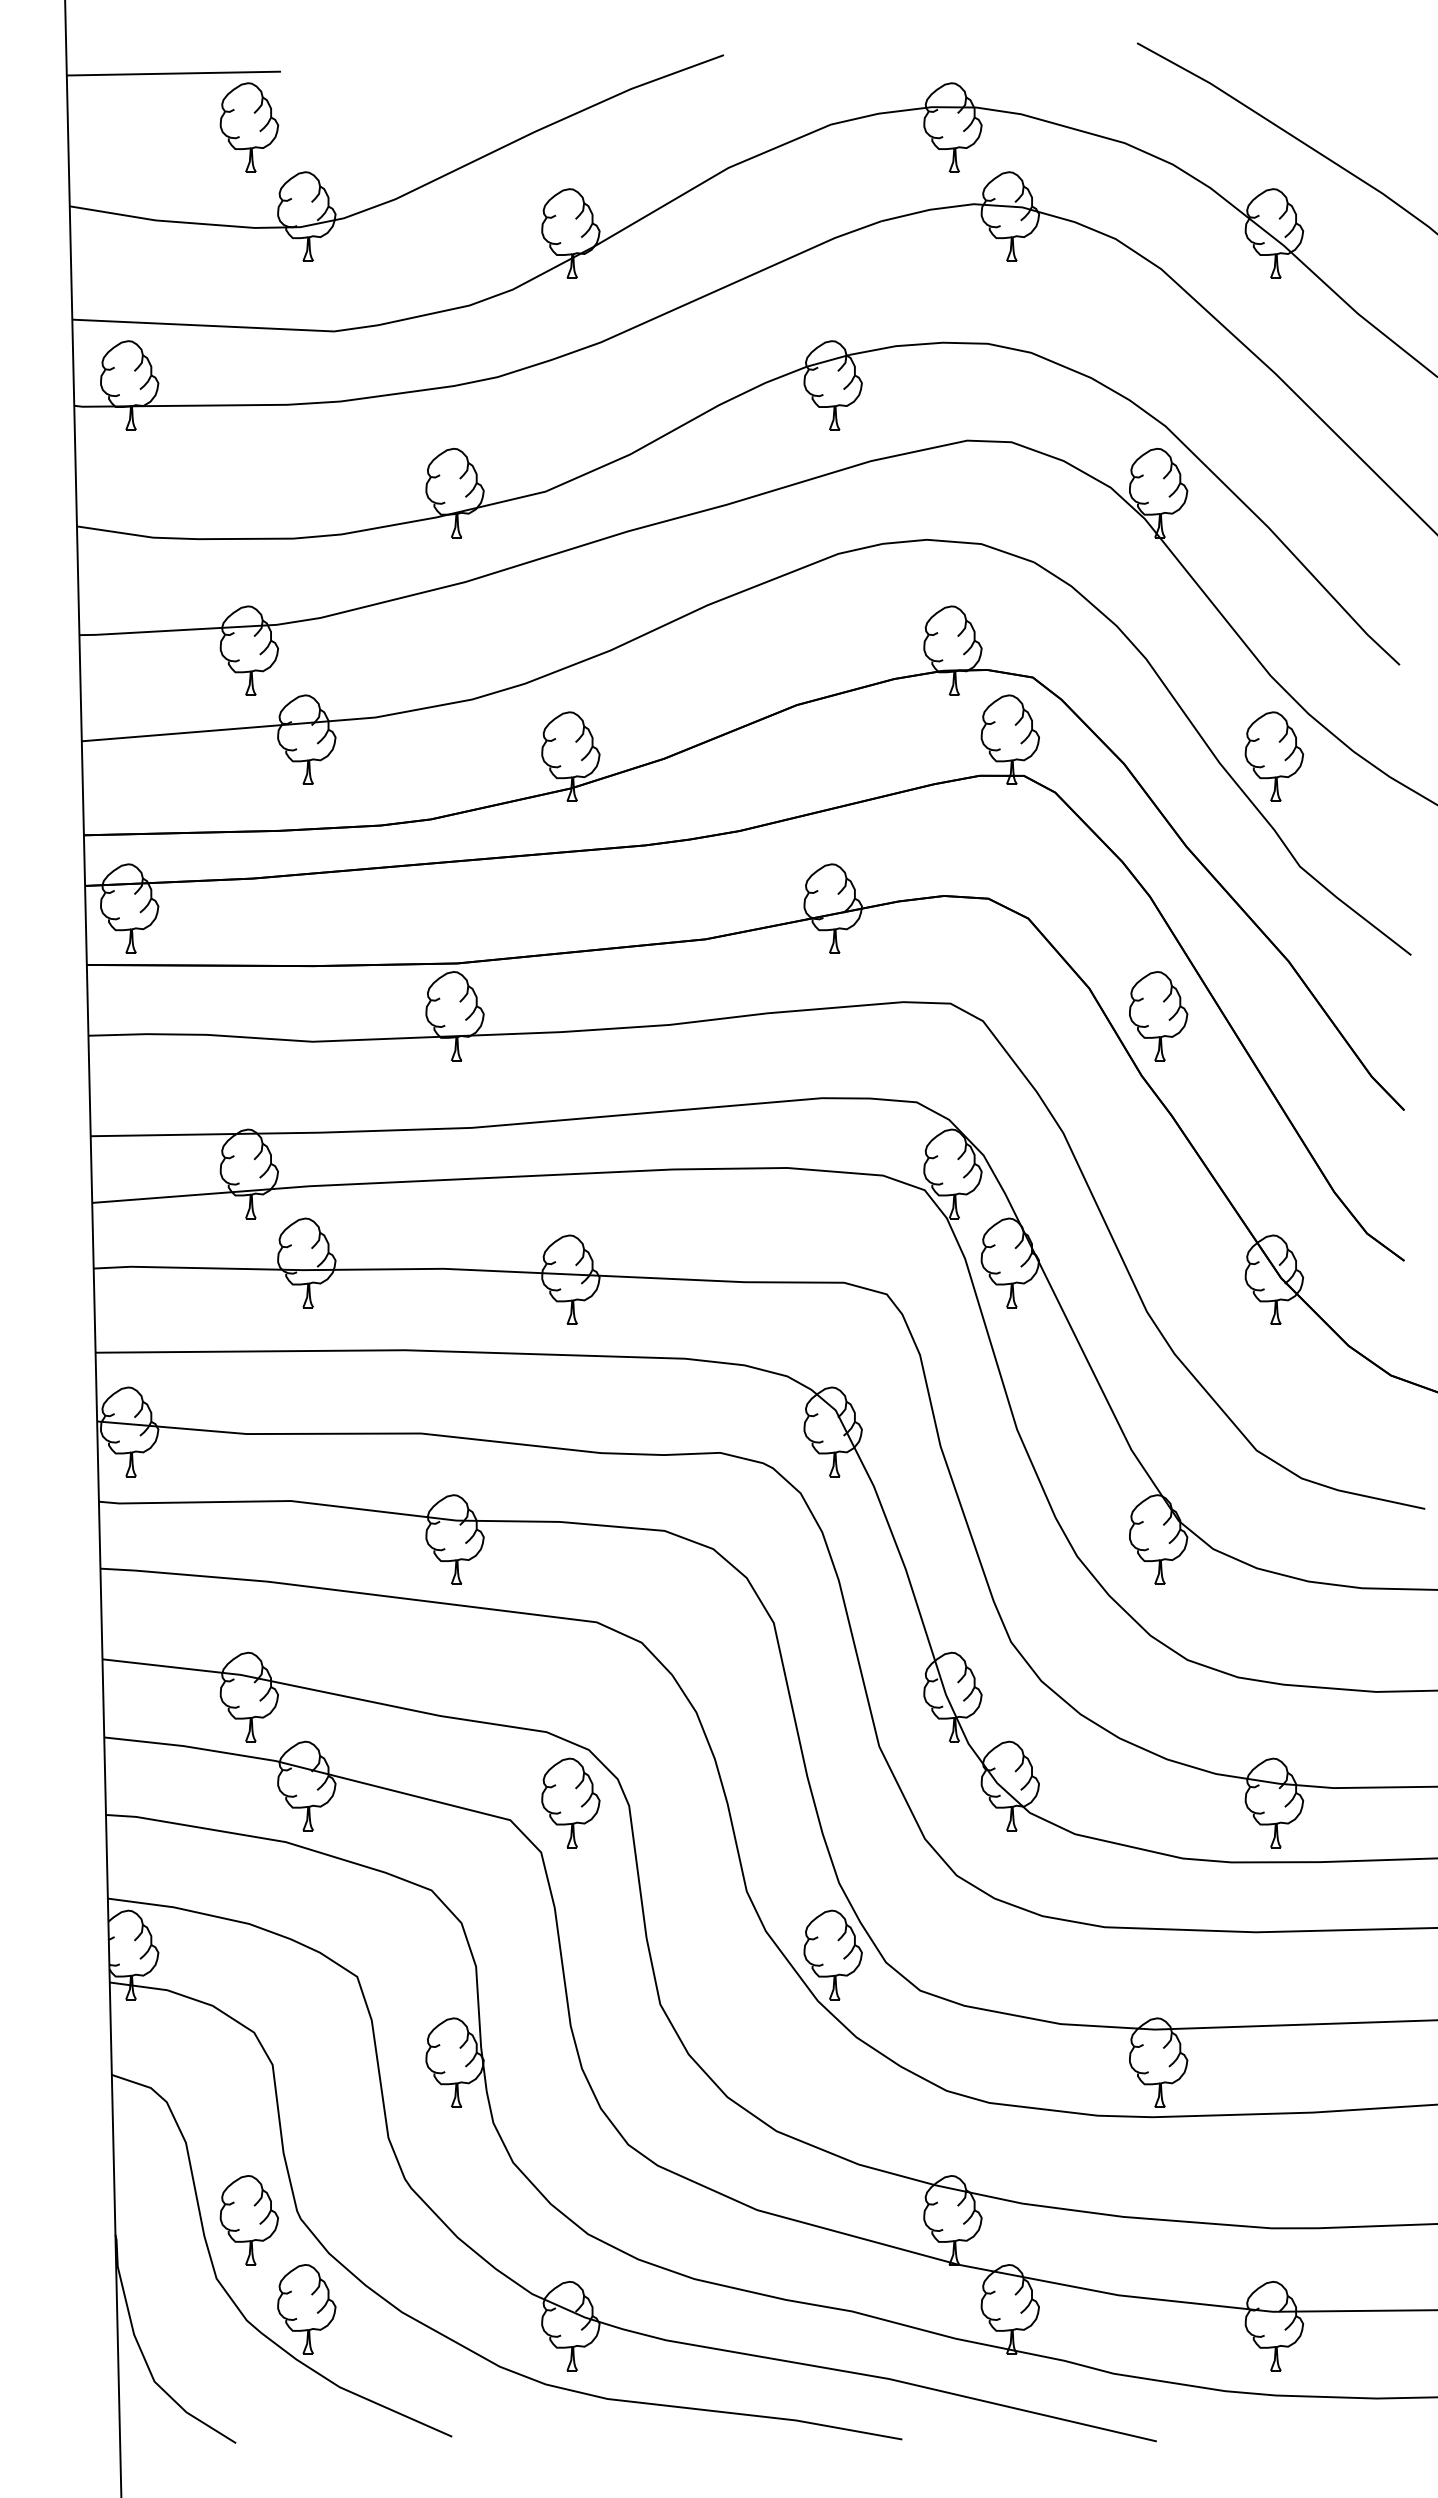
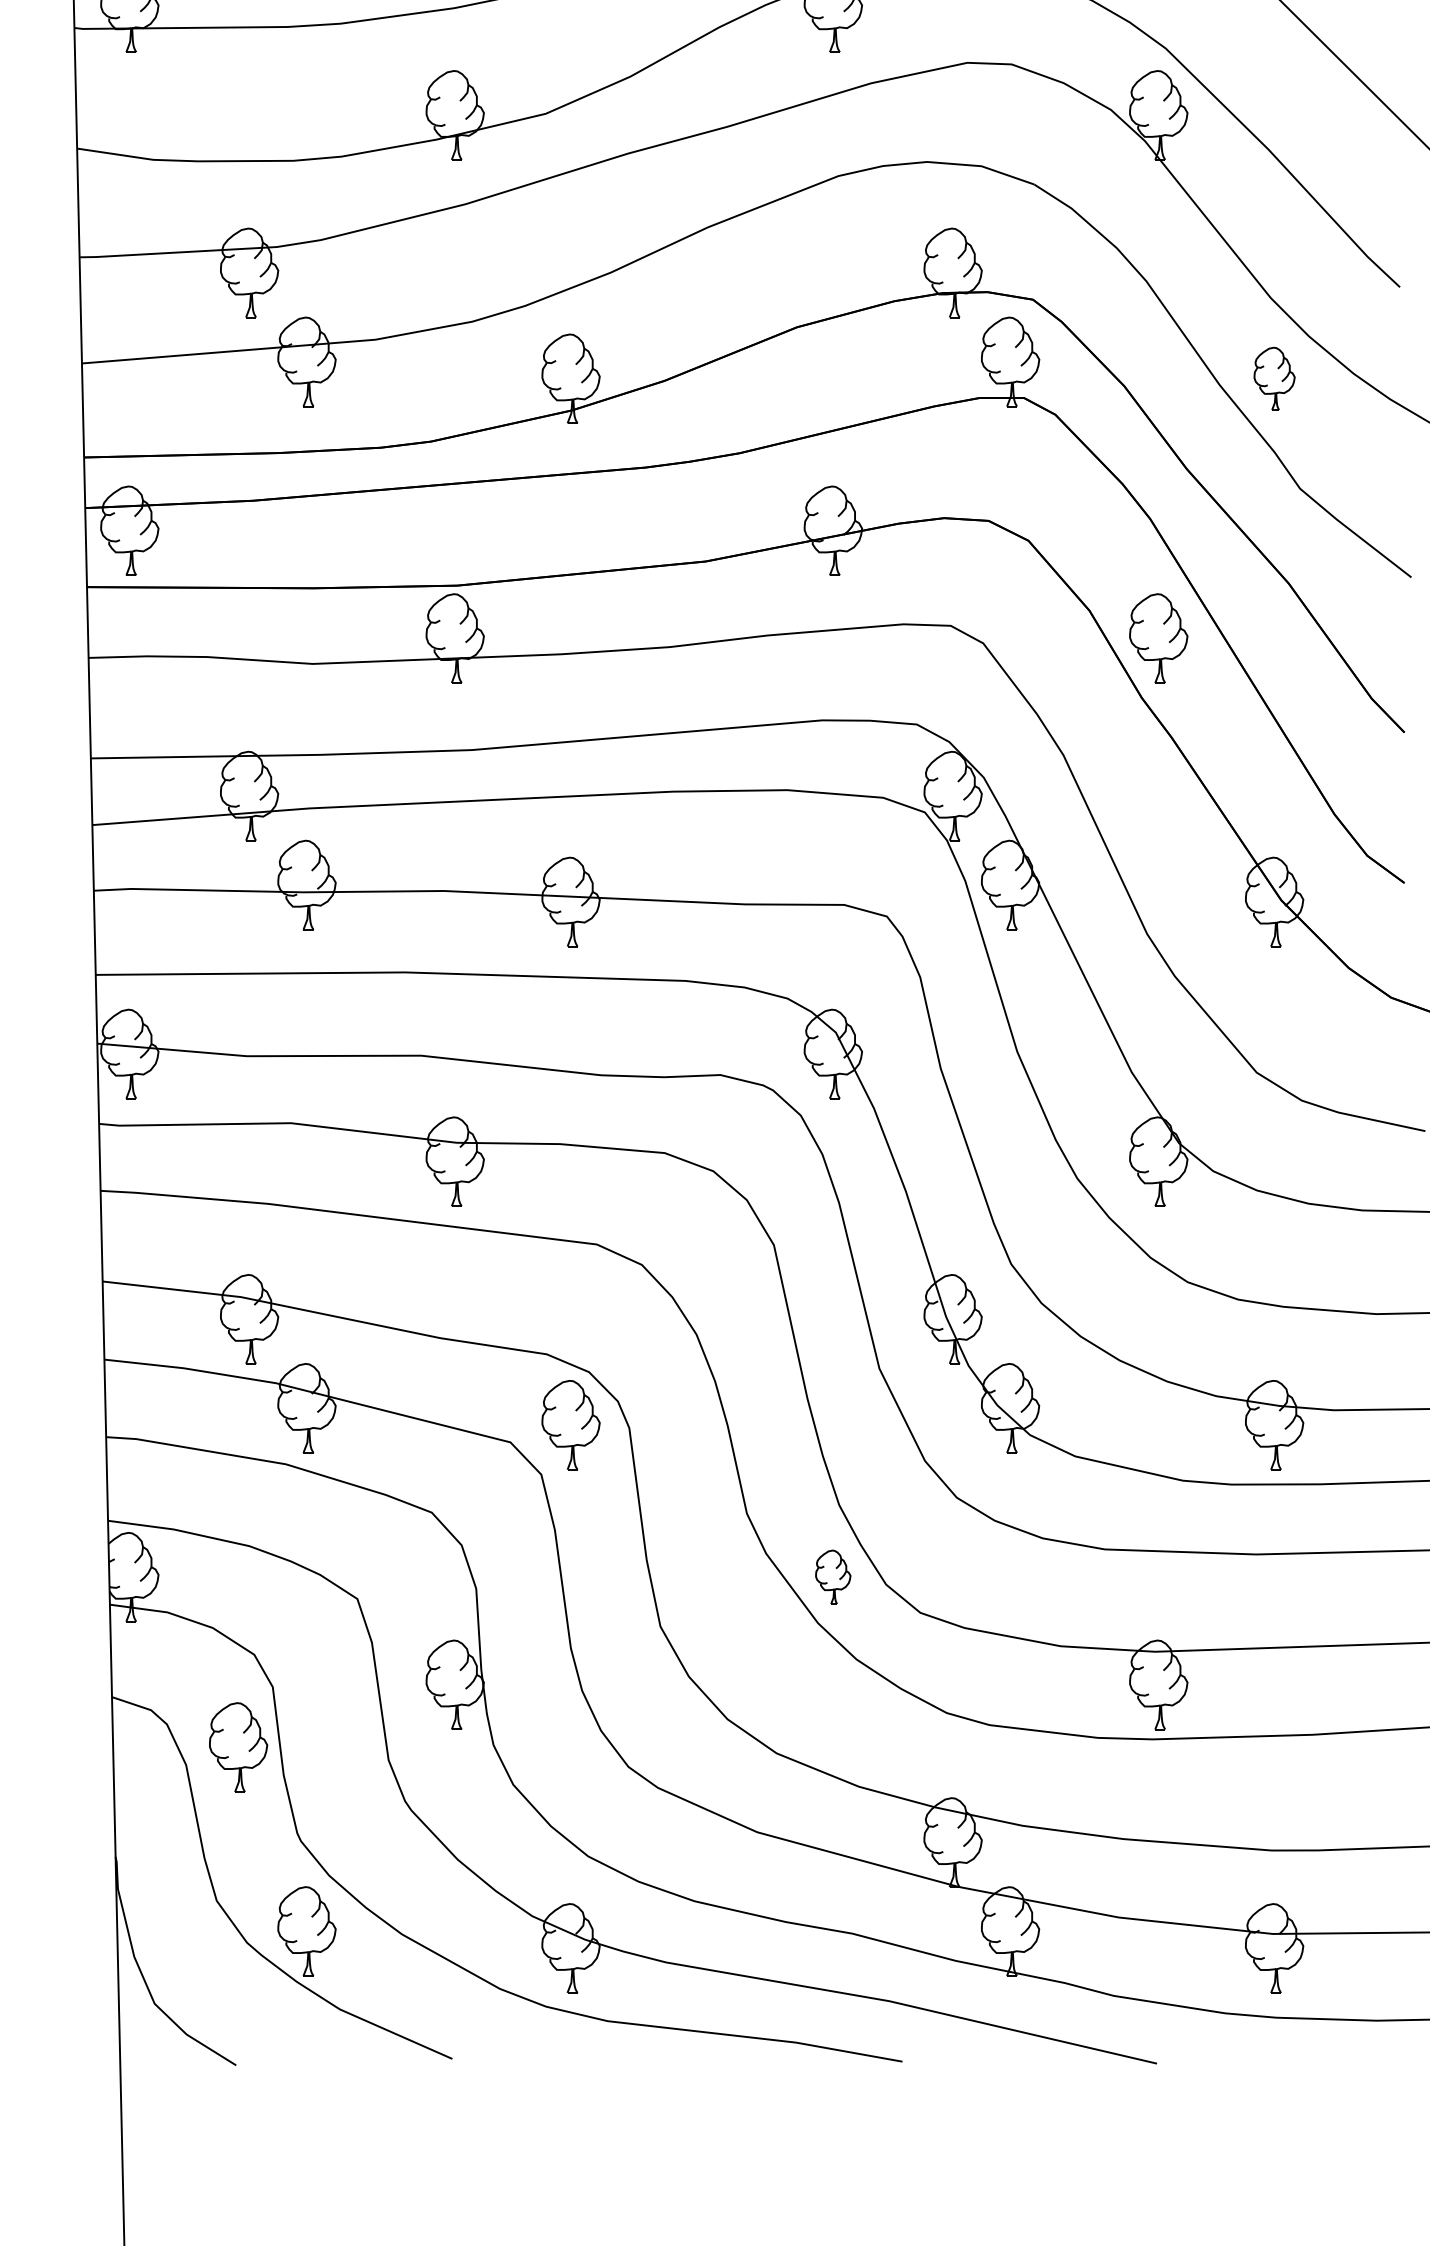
part: (1274, 756) -> (1274, 378), size x0.7
part: (832, 1954) -> (832, 1576), size x0.6
part: (248, 2220) -> (237, 1747), moved

